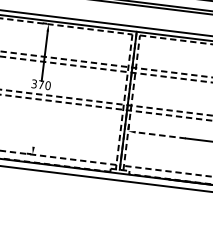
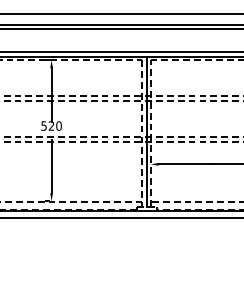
text: (37, 83) -> (47, 125), 370 -> 520
line: (36, 122) -> (51, 166), added
line: (160, 135) -> (185, 164), dashed -> solid

